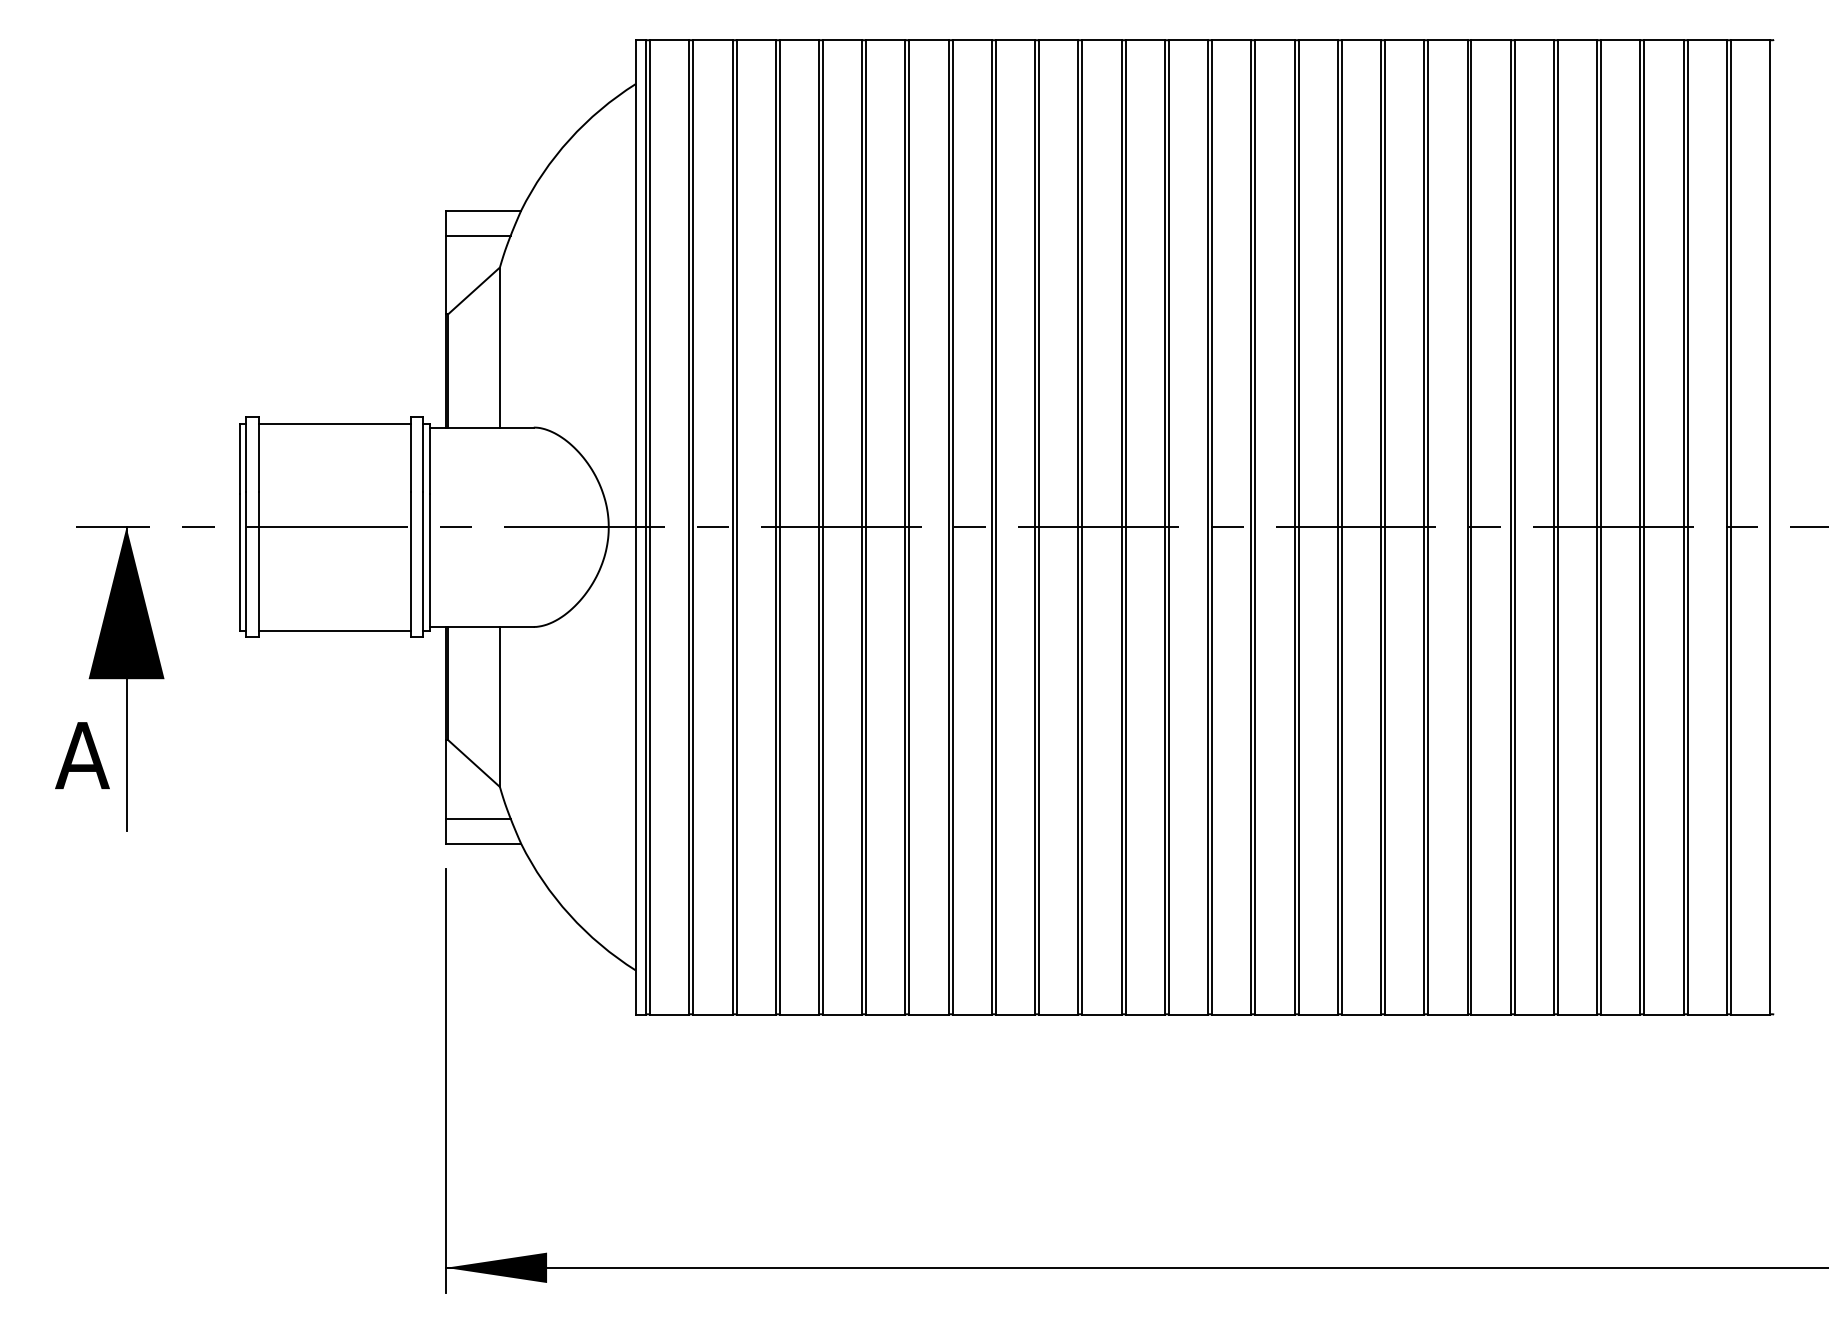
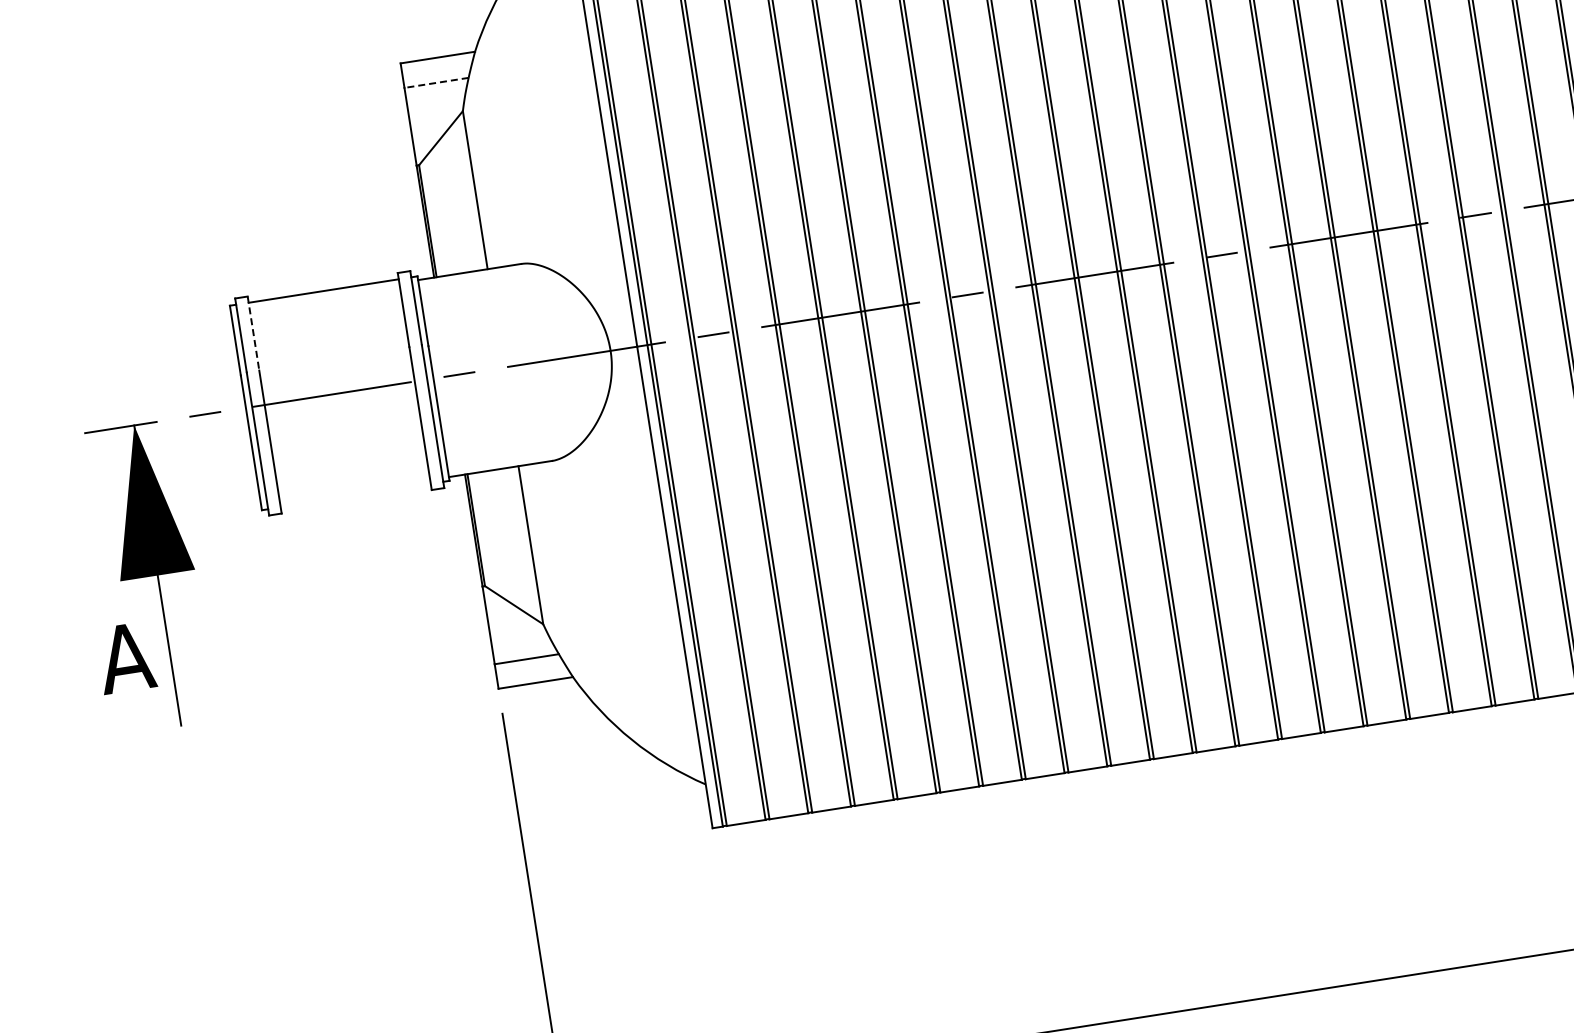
line: (477, 235) -> (435, 82), solid -> dashed
line: (258, 455) -> (253, 334), solid -> dashed
line: (334, 630) -> (355, 495), removed

